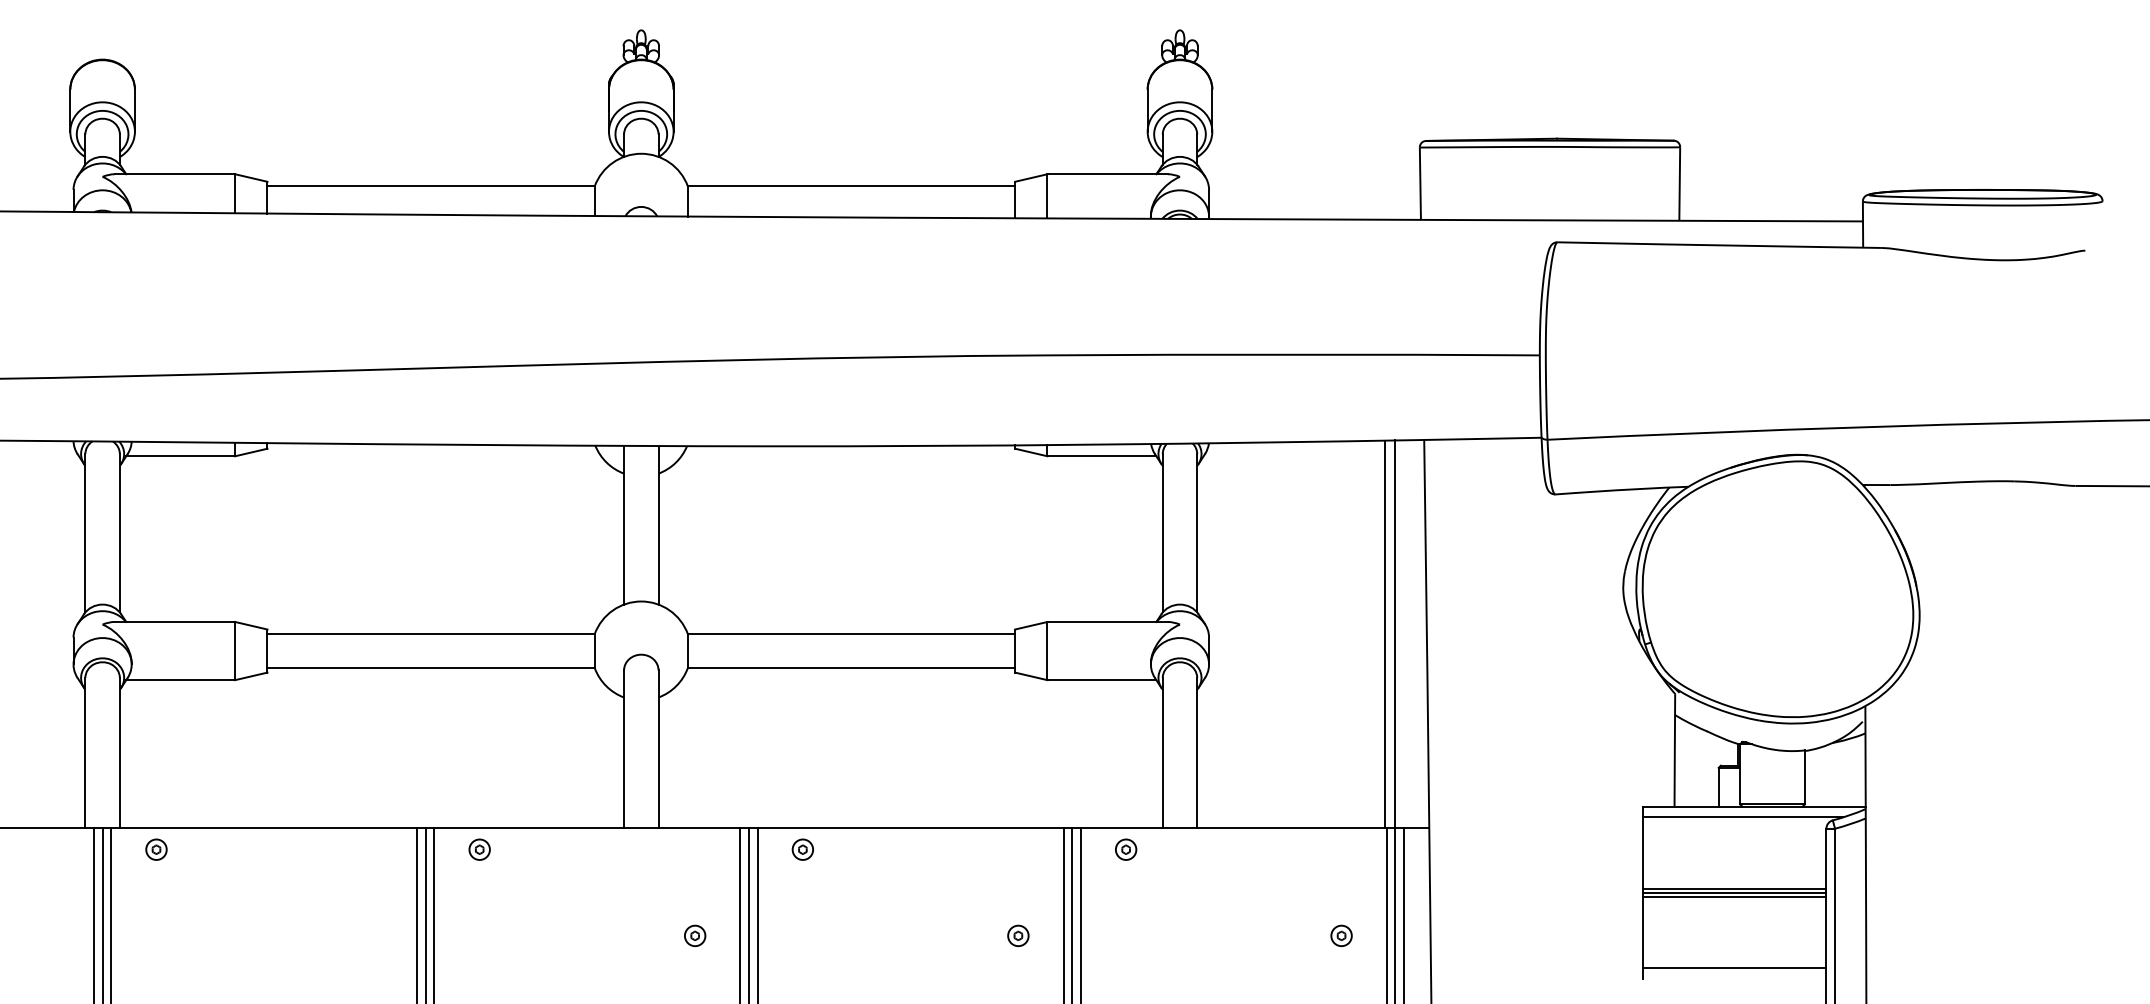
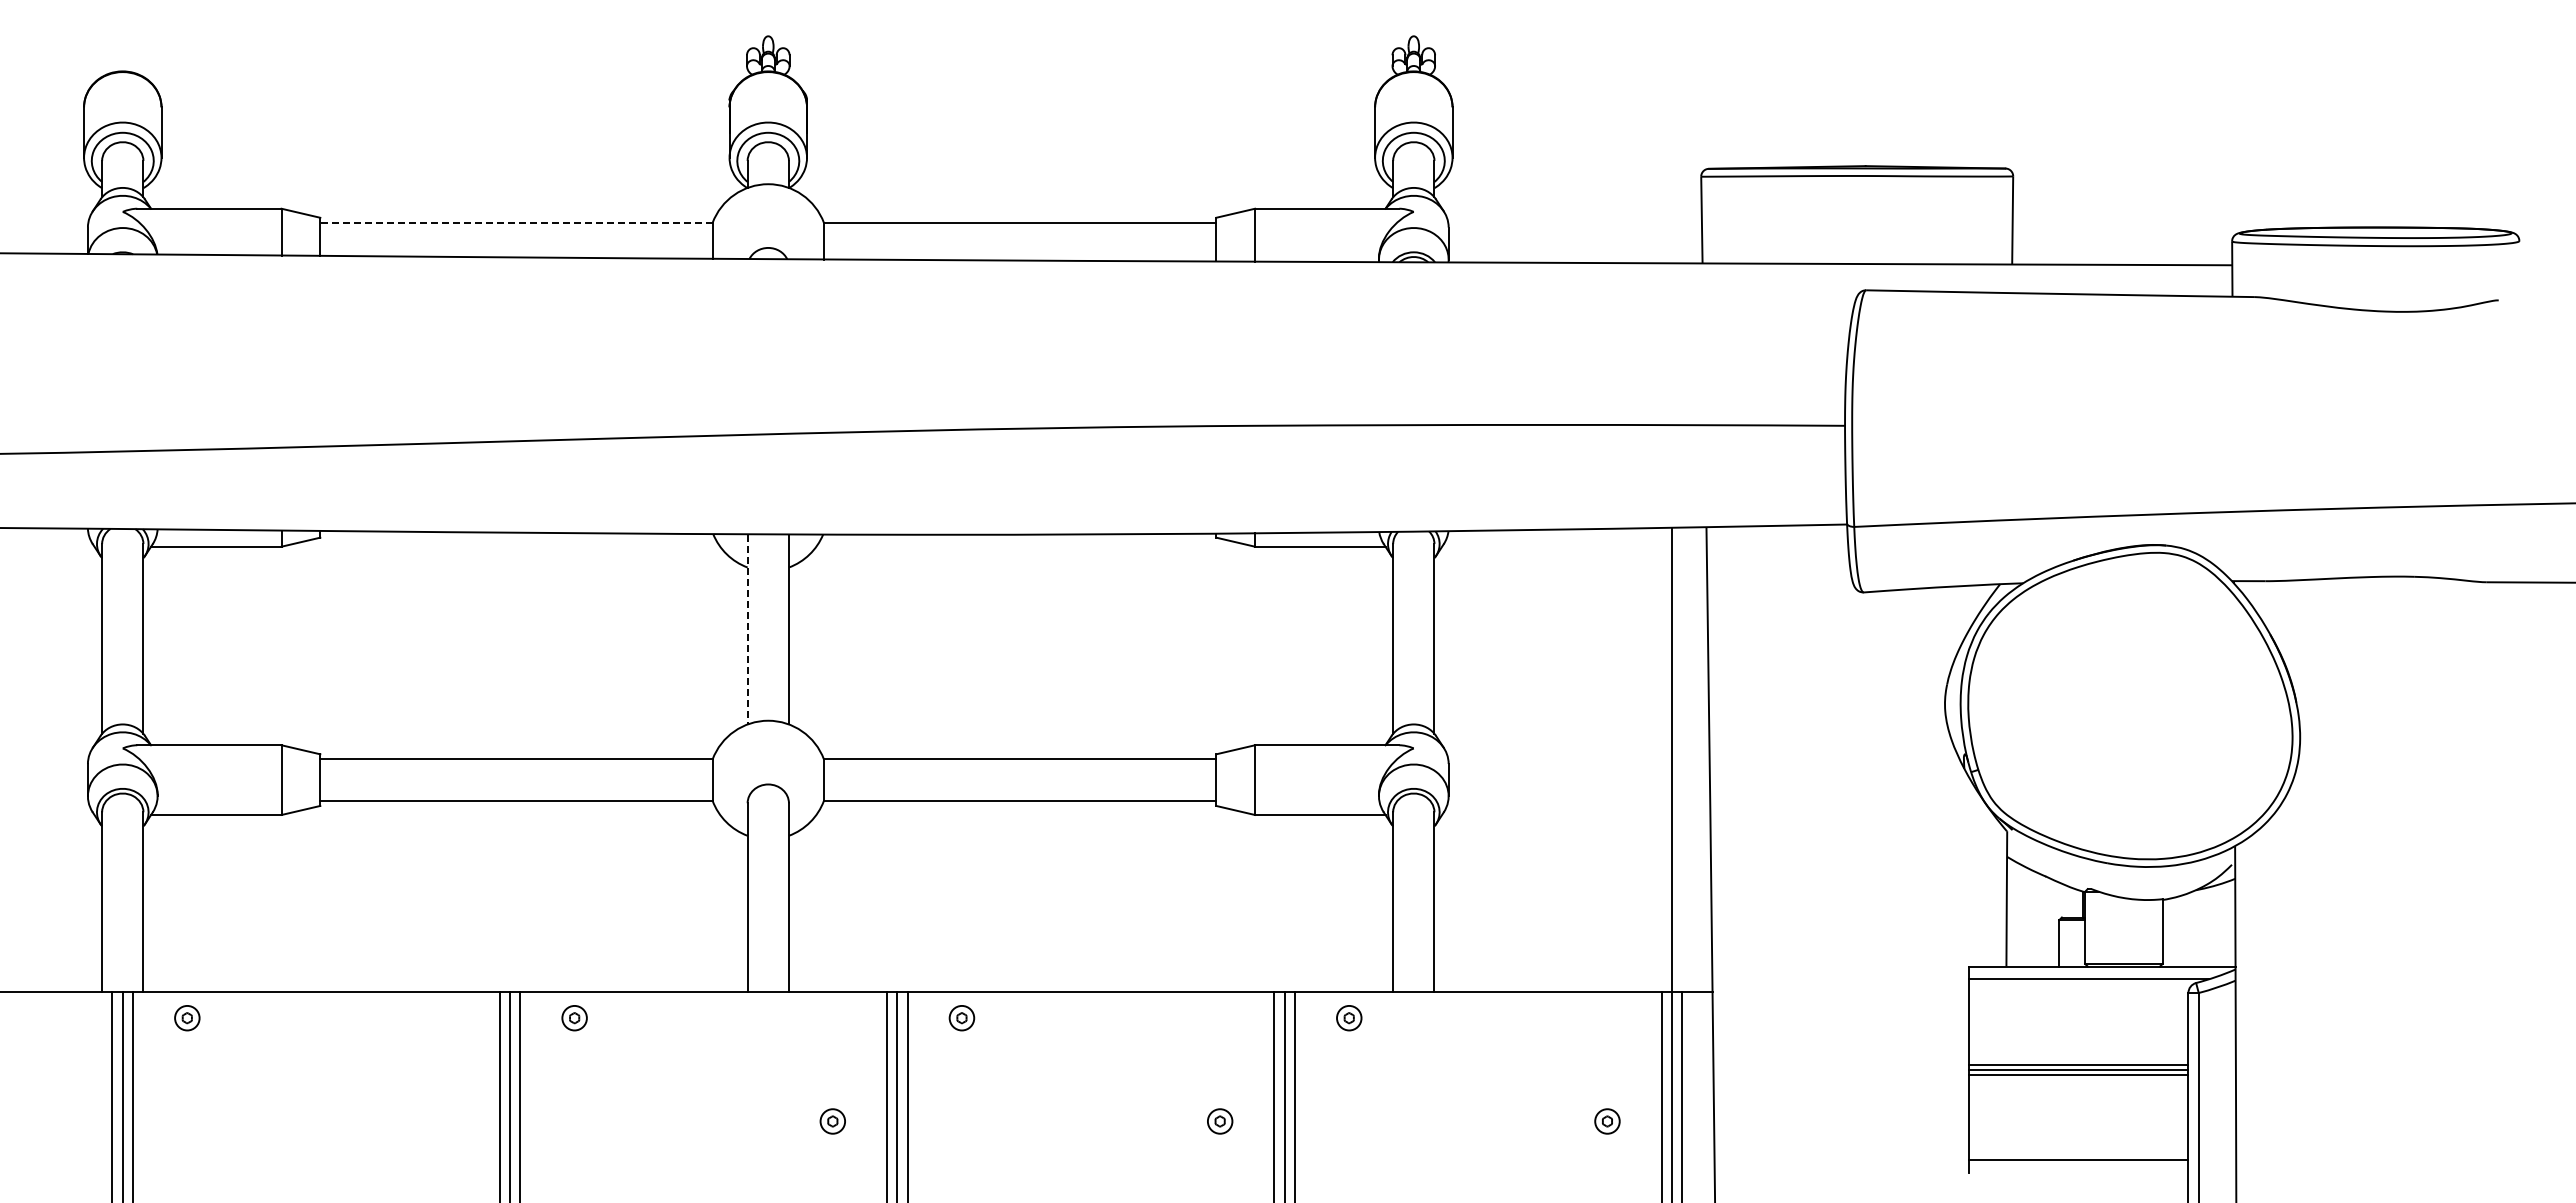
line: (430, 185) -> (515, 222), solid -> dashed
line: (623, 525) -> (747, 629), solid -> dashed
line: (1385, 634) -> (1659, 760), removed

